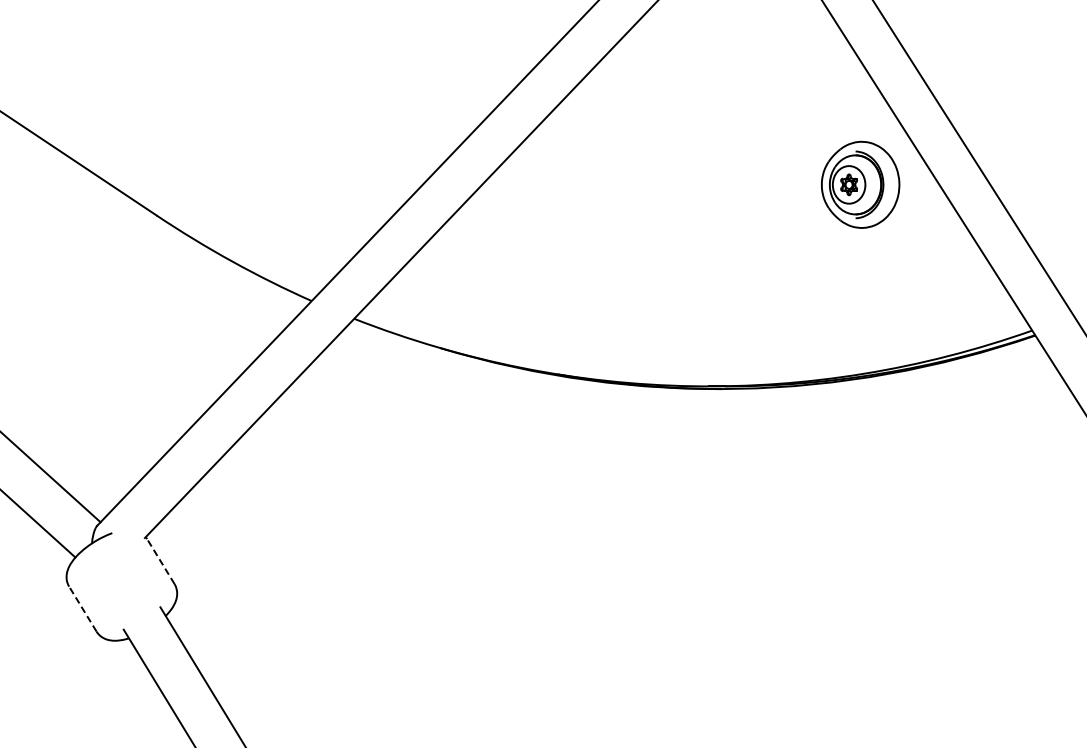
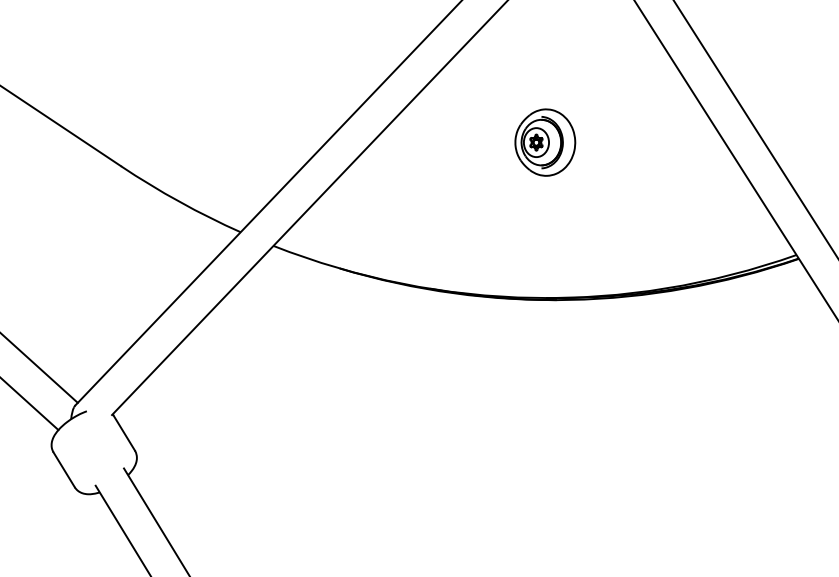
part: (860, 184) -> (545, 142), moved
line: (160, 561) -> (124, 433), dashed -> solid
line: (82, 608) -> (63, 469), dashed -> solid

